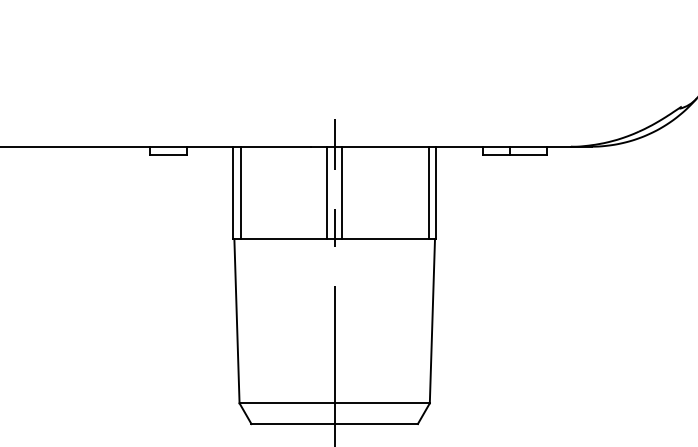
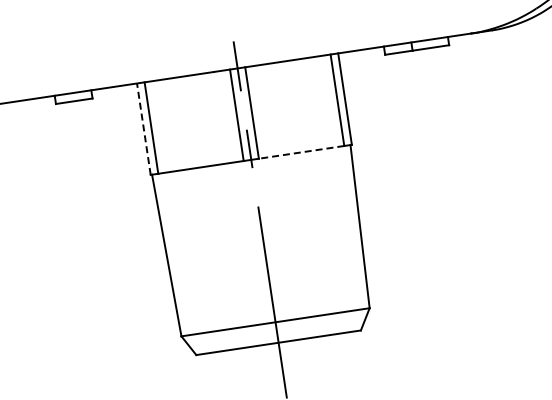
line: (232, 192) -> (143, 128), solid -> dashed
line: (385, 239) -> (301, 152), solid -> dashed

